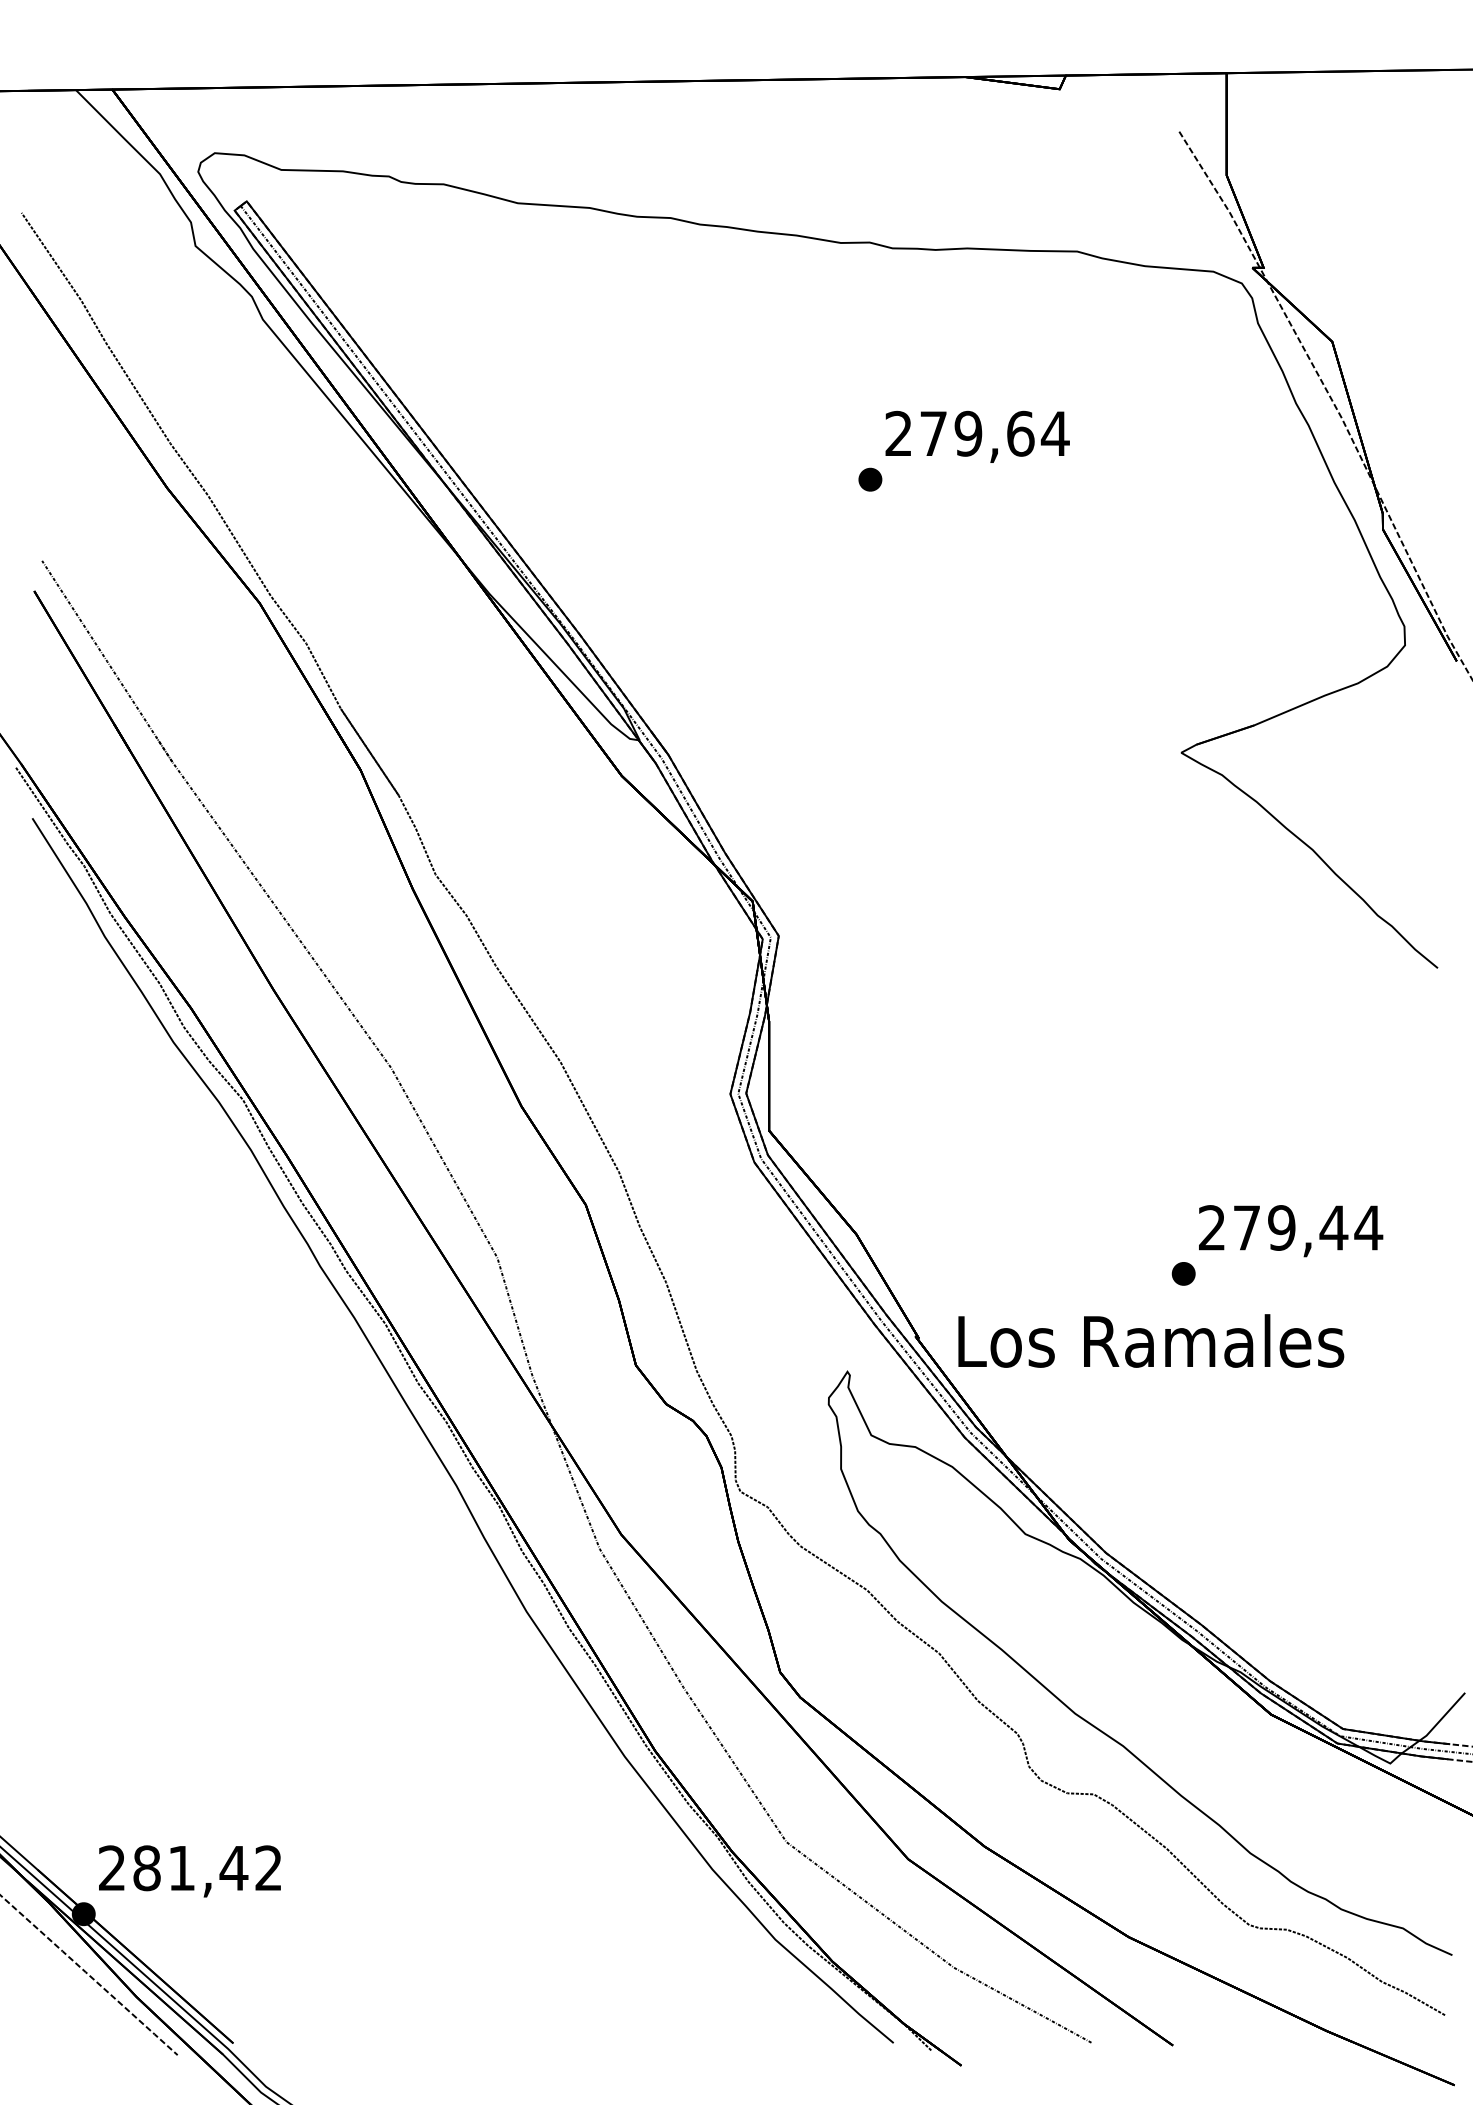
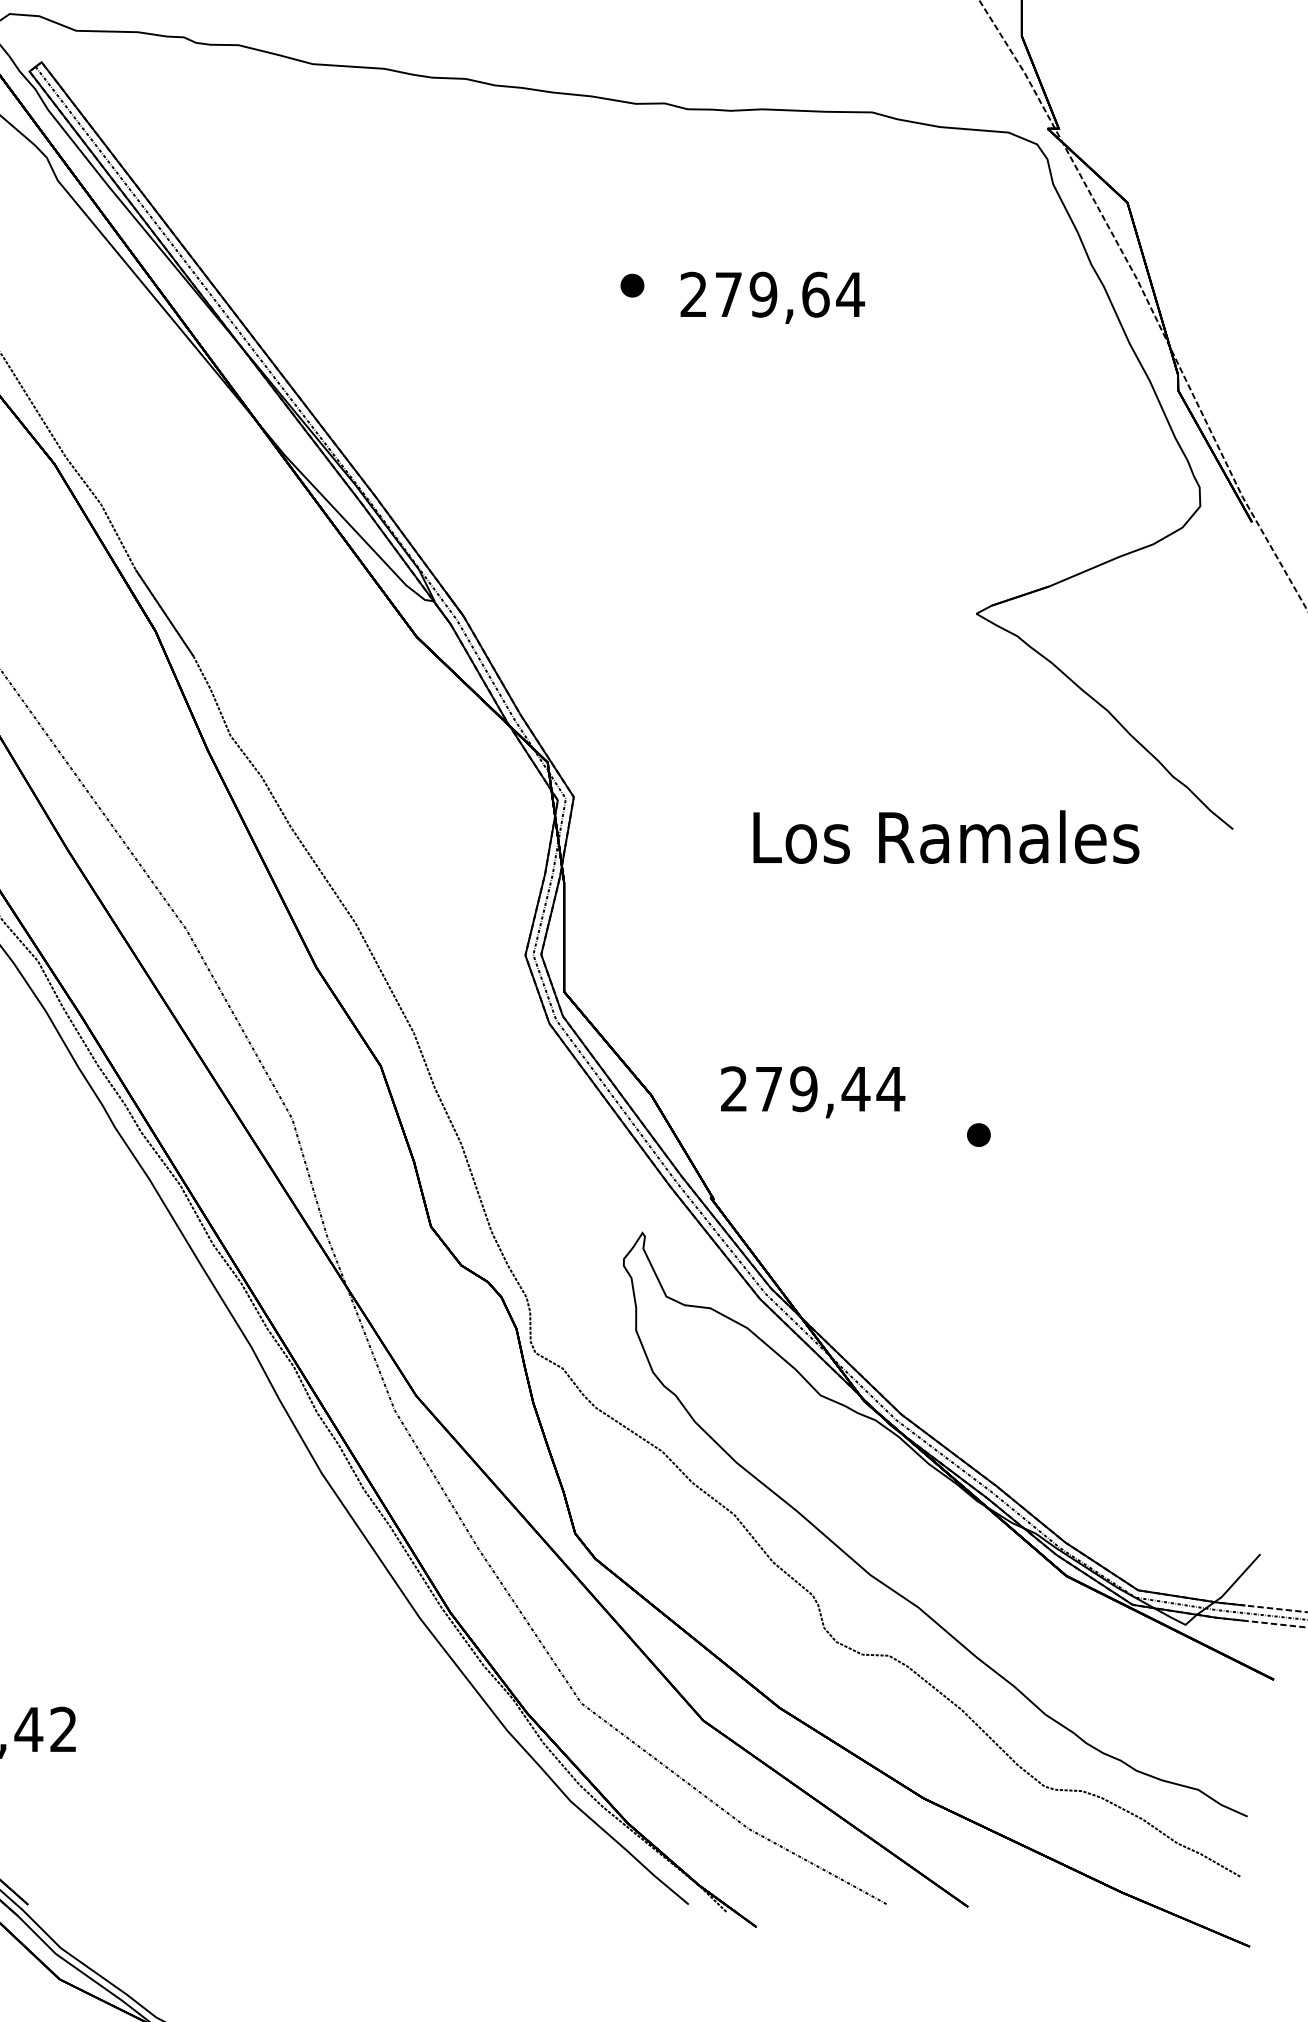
part: (870, 479) -> (632, 285), moved
text: (1291, 1231) -> (813, 1092), moved
text: (1151, 1340) -> (946, 836), moved

